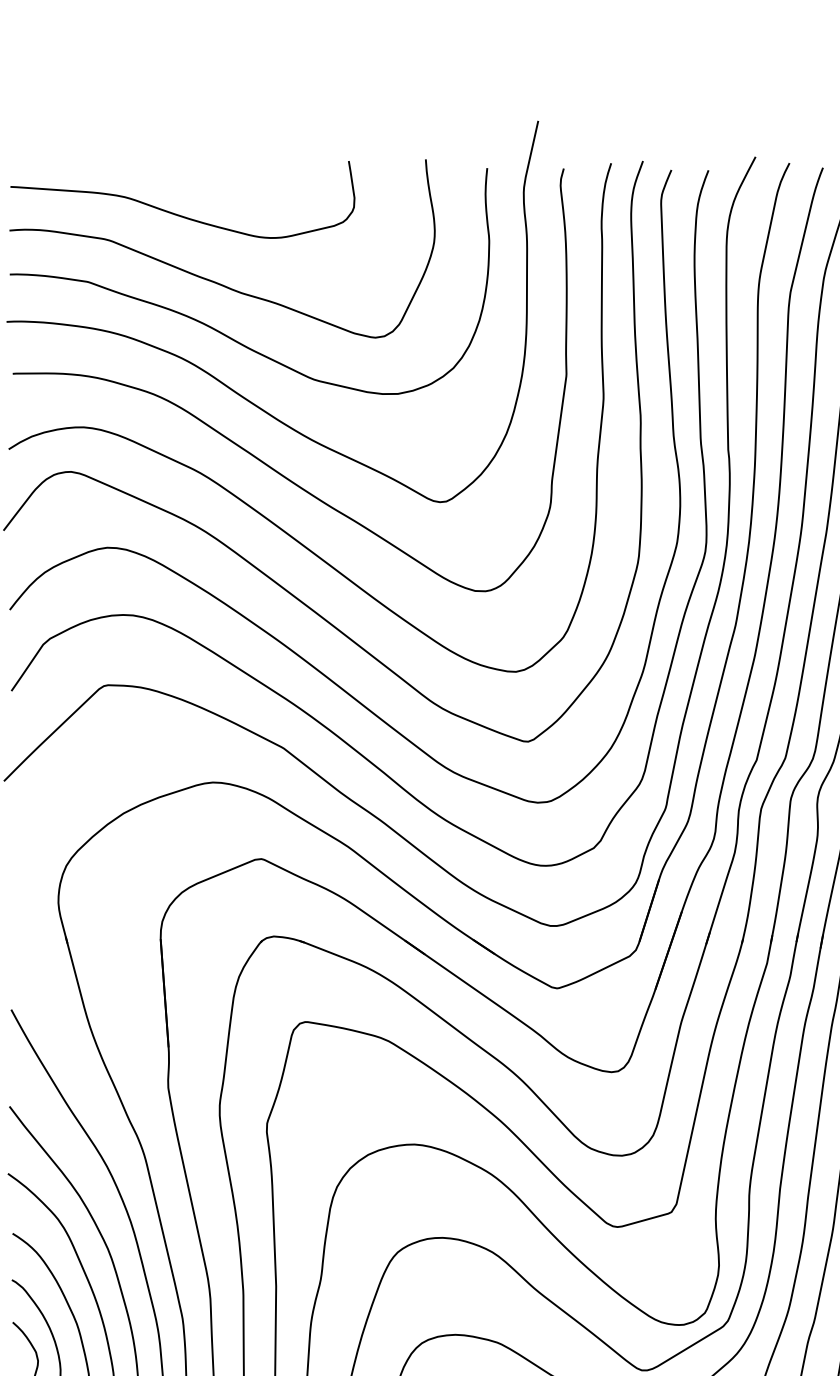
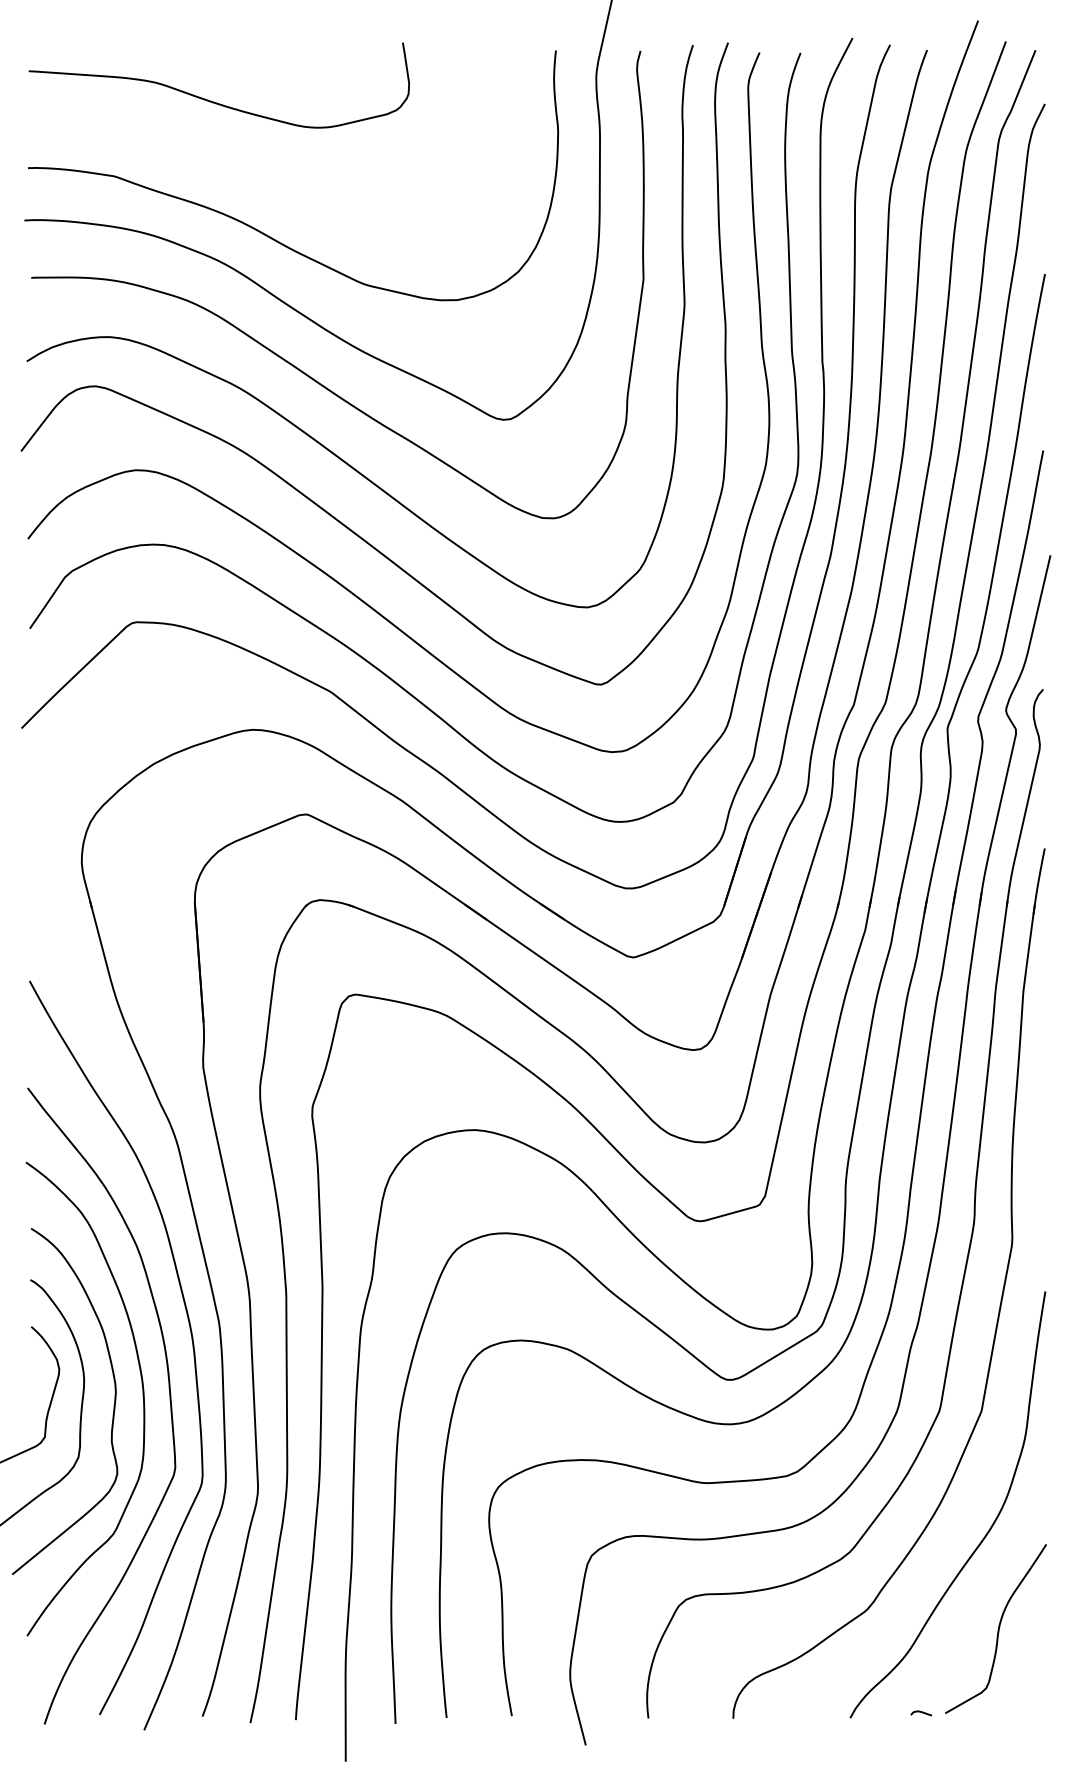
curve: (210, 279) -> (249, 173), removed

